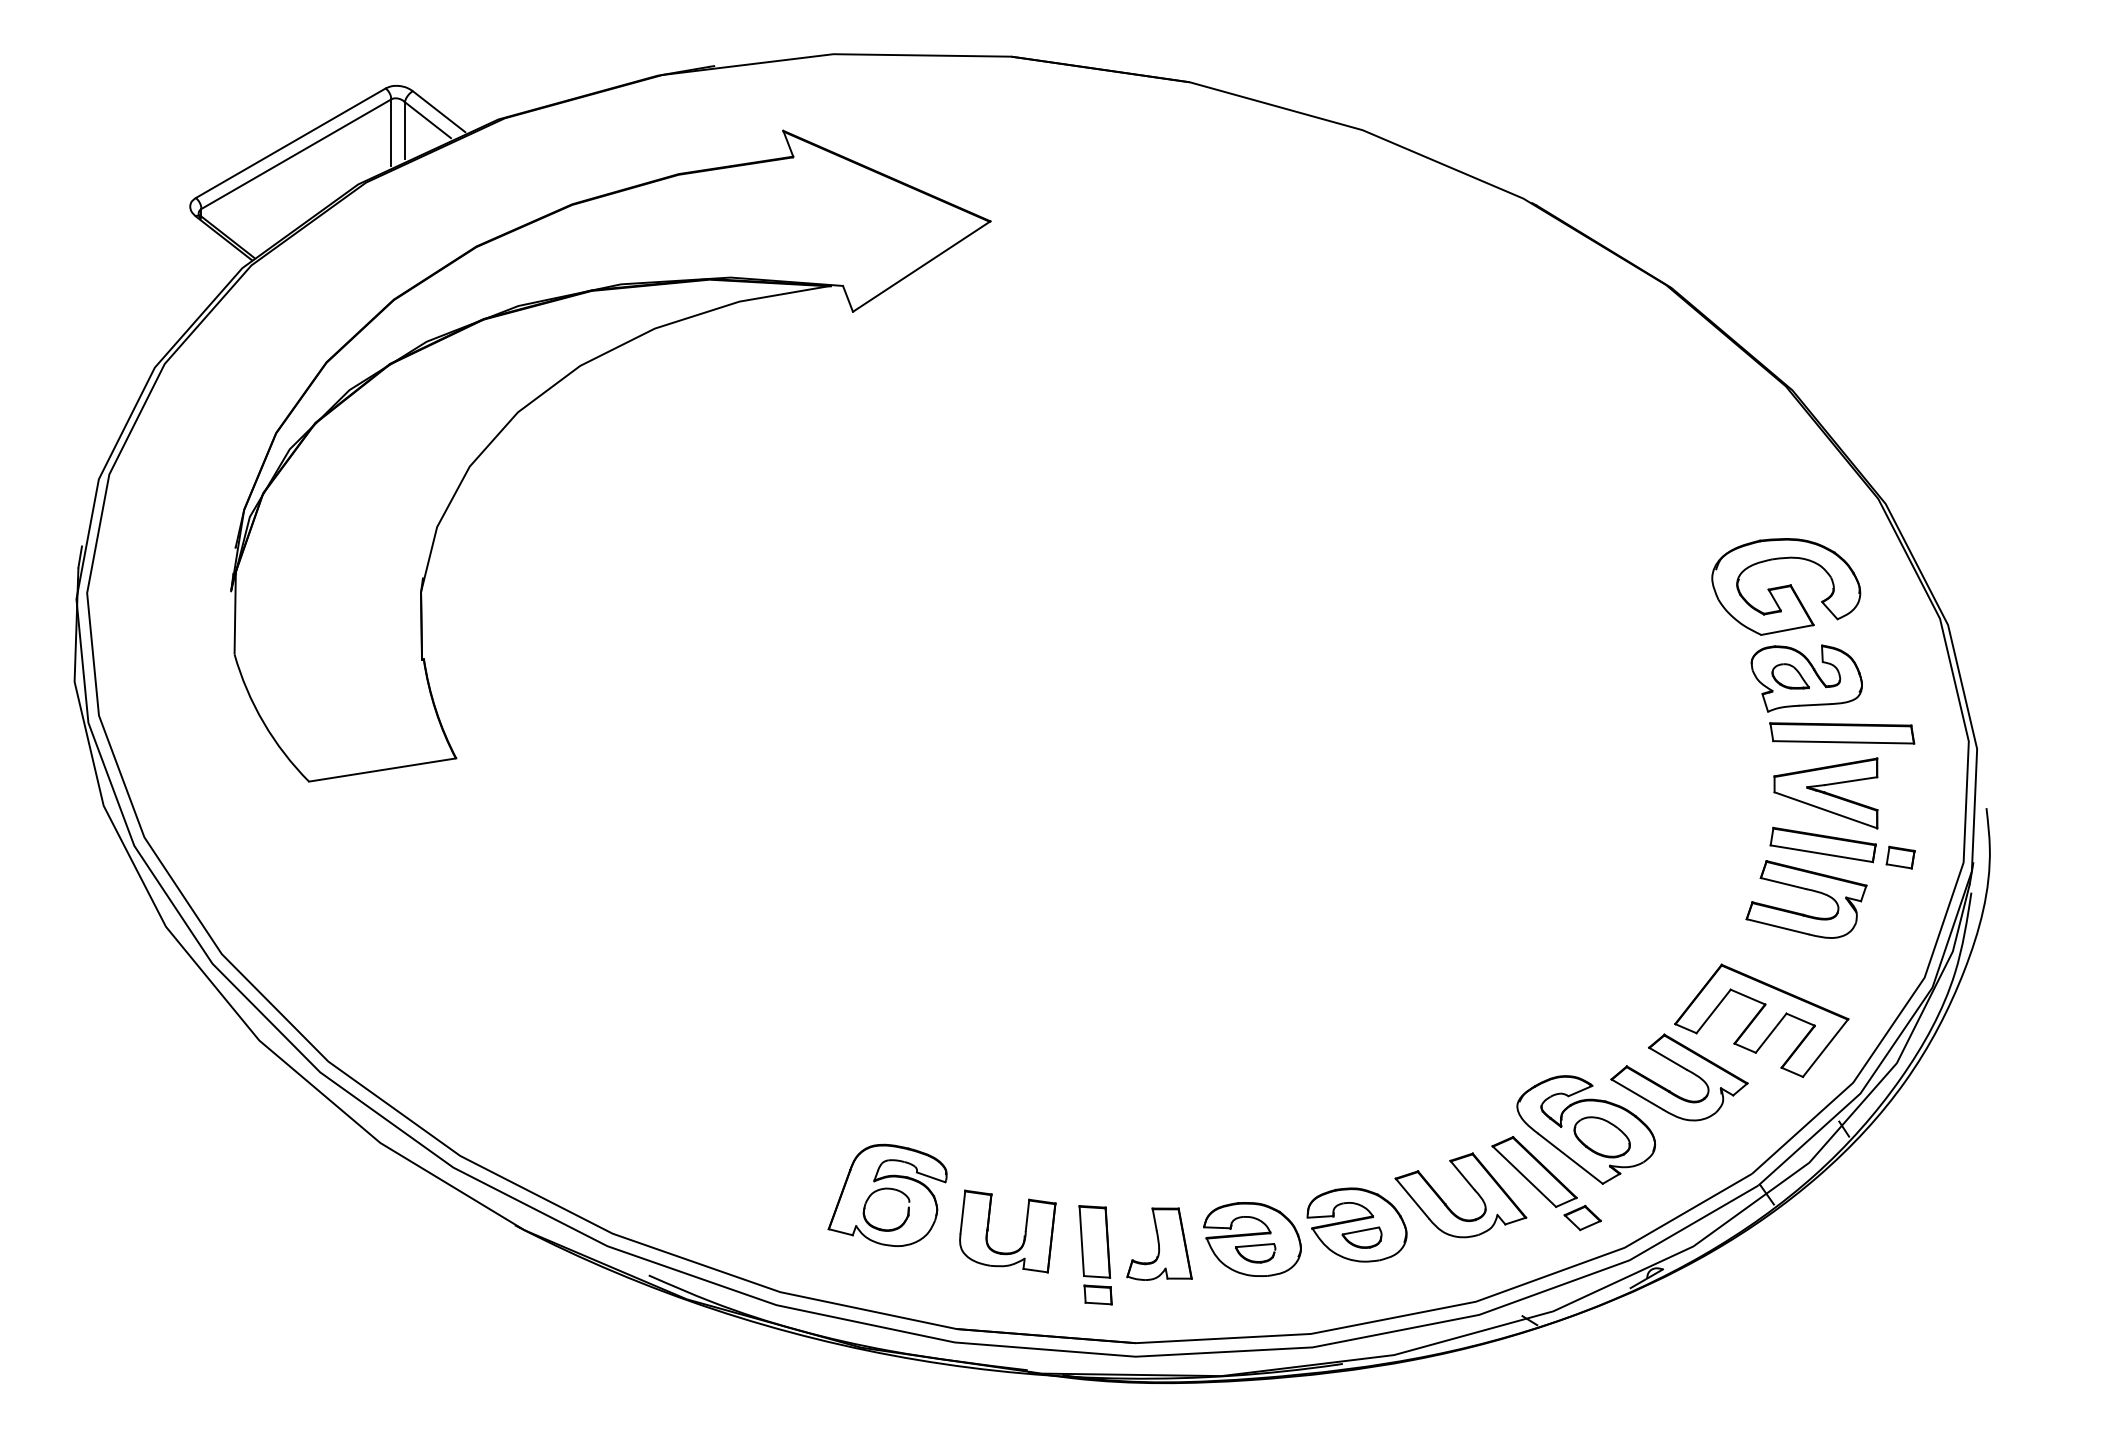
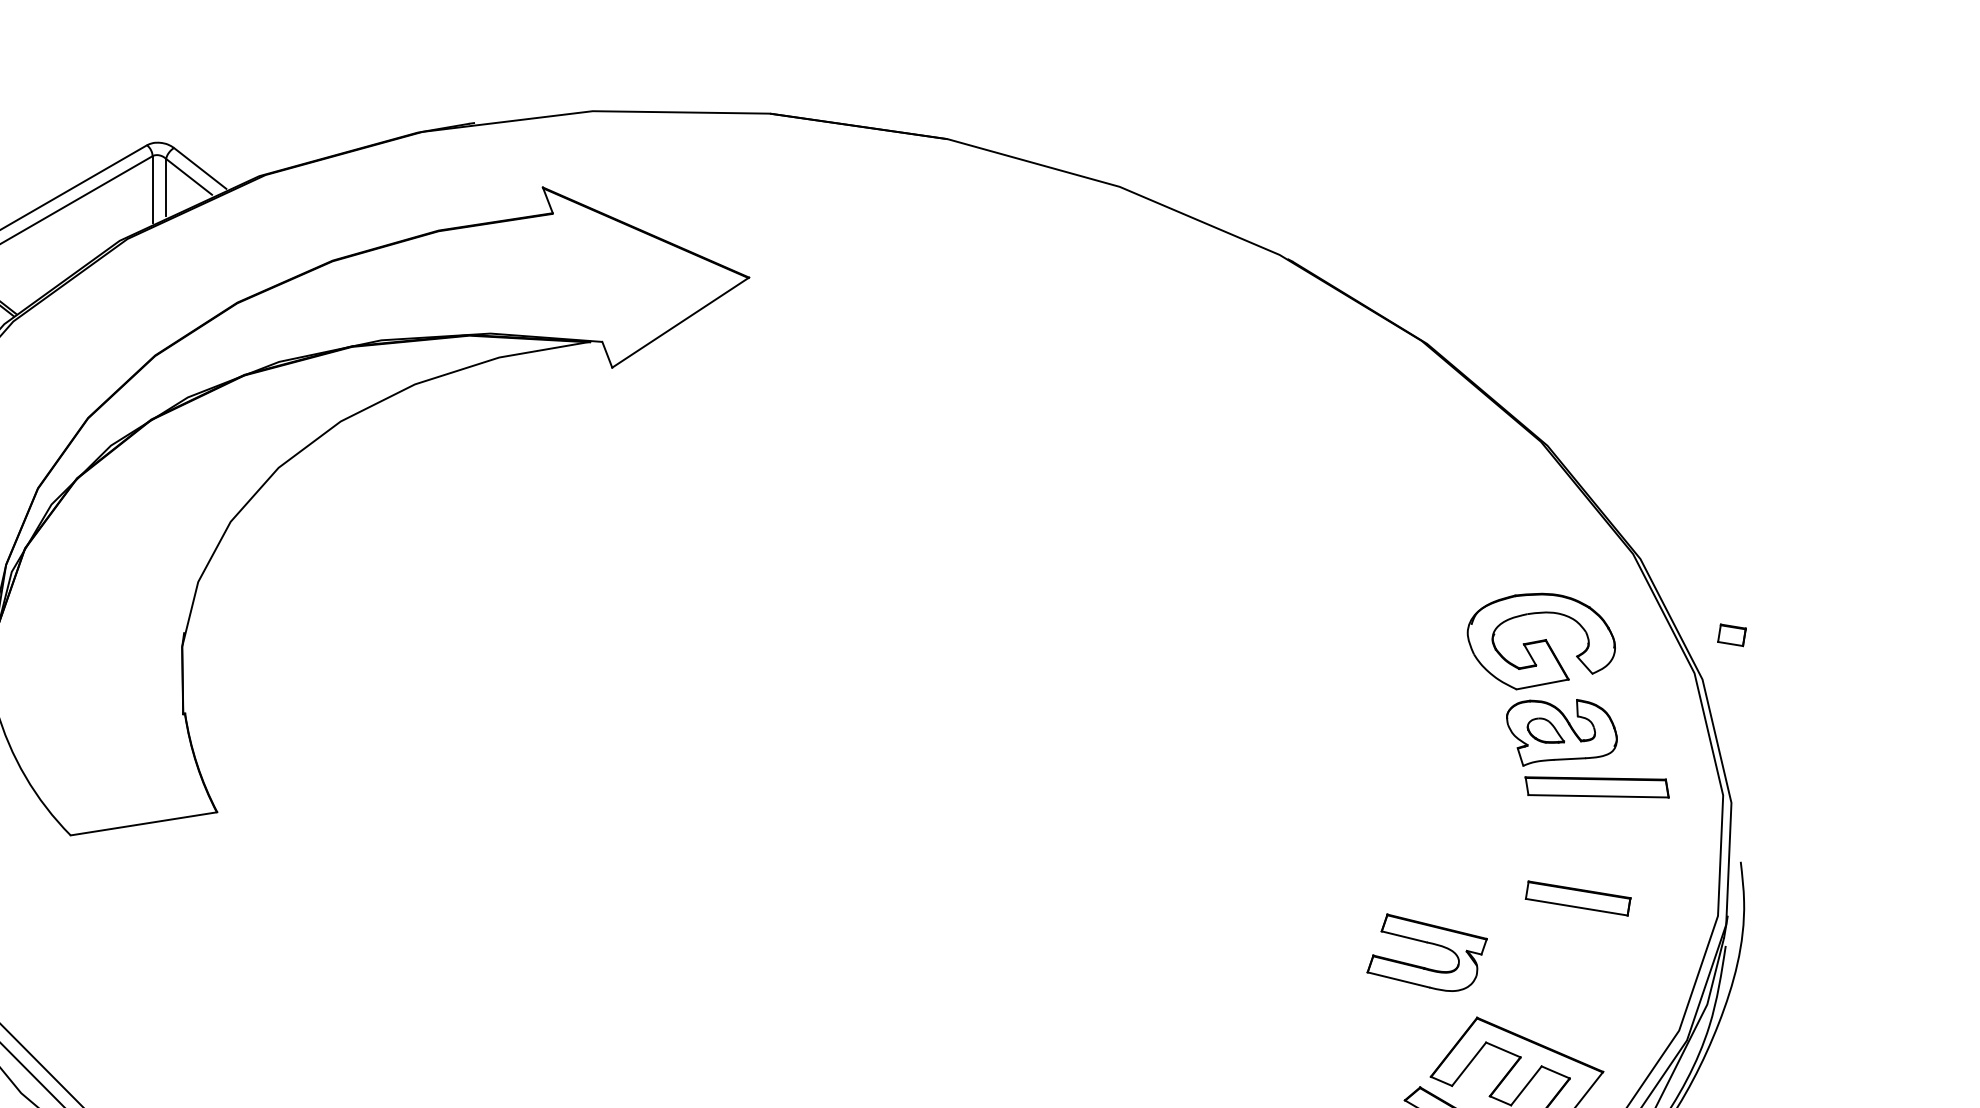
part: (1825, 793) -> (1580, 847), removed
part: (1900, 857) -> (1731, 635), moved
part: (1806, 890) -> (1427, 943), moved

